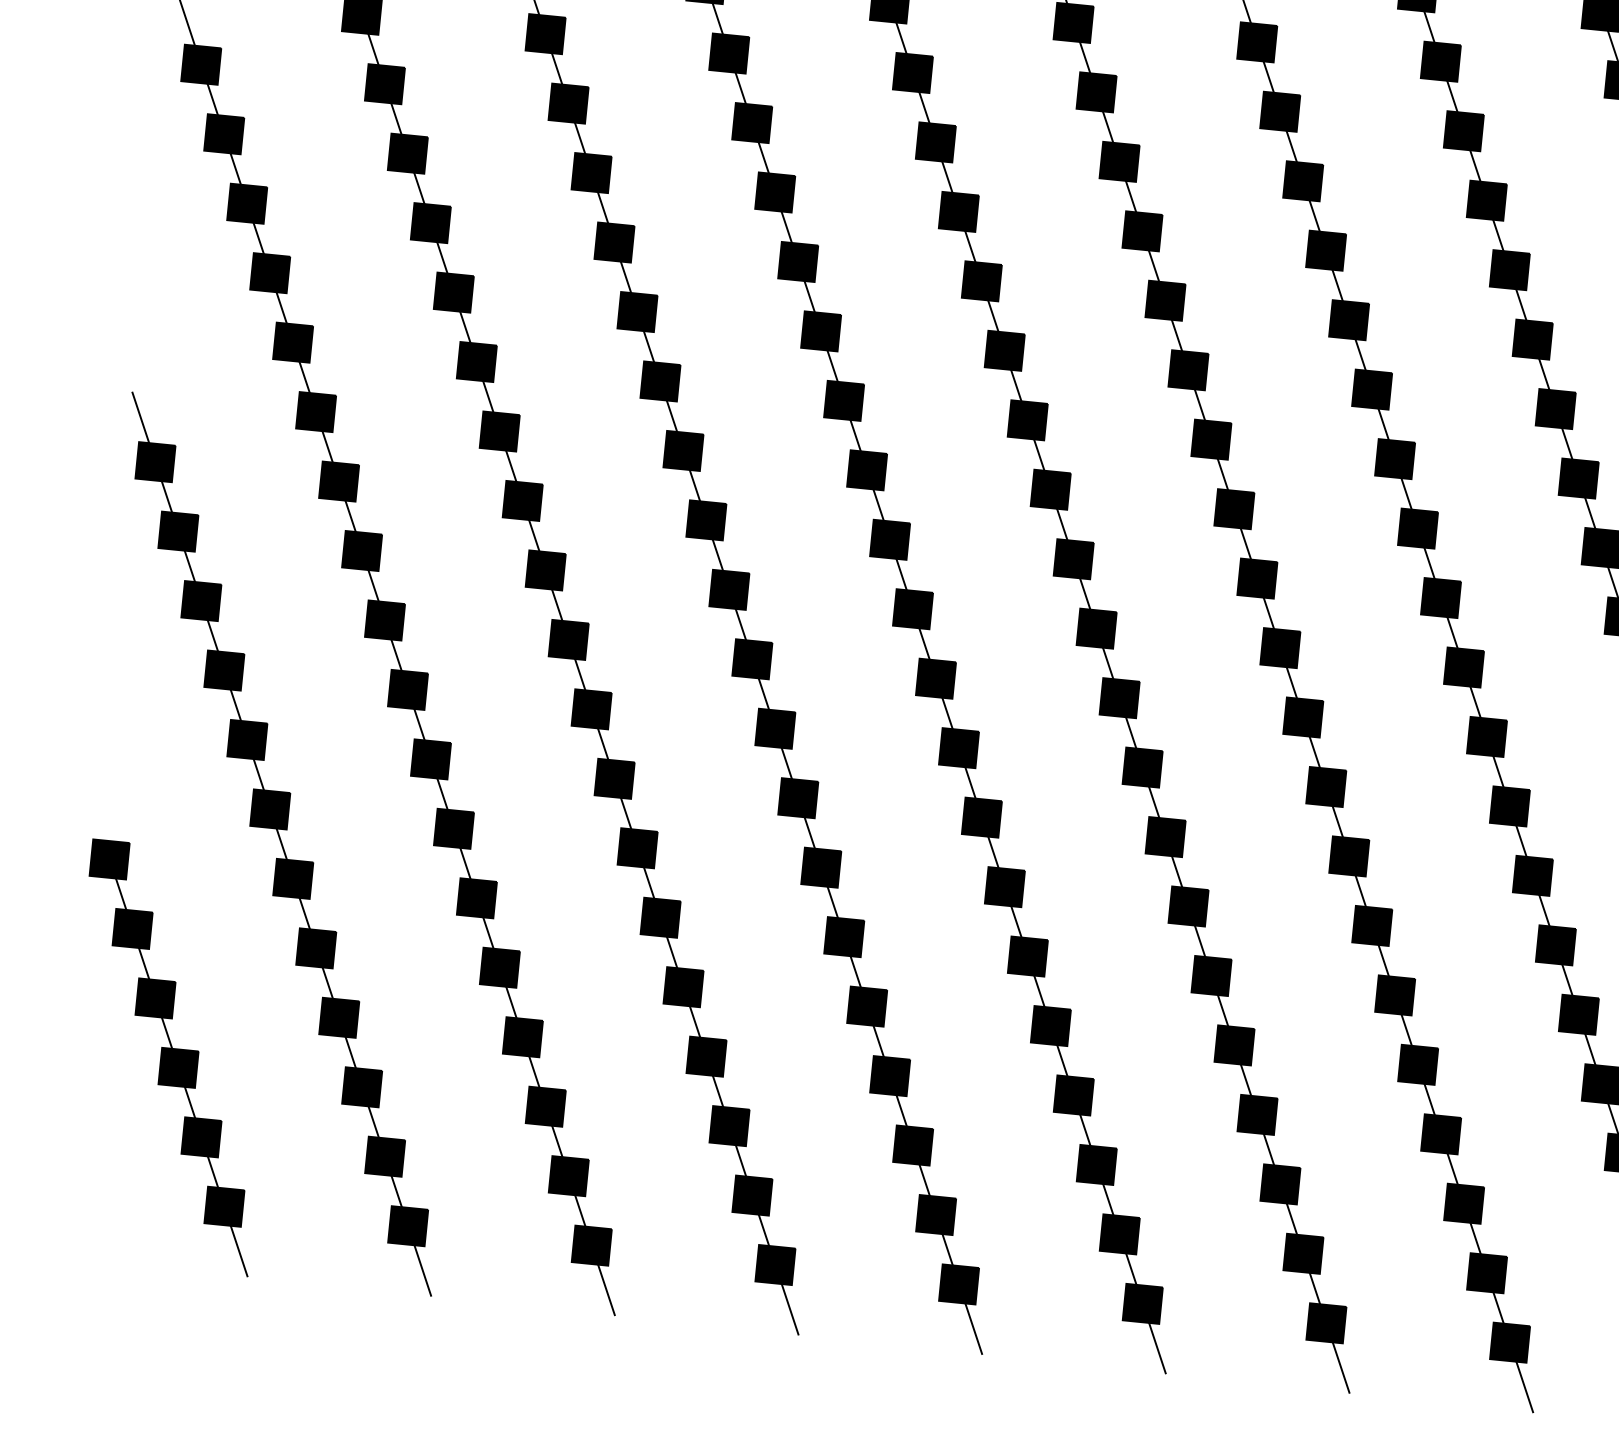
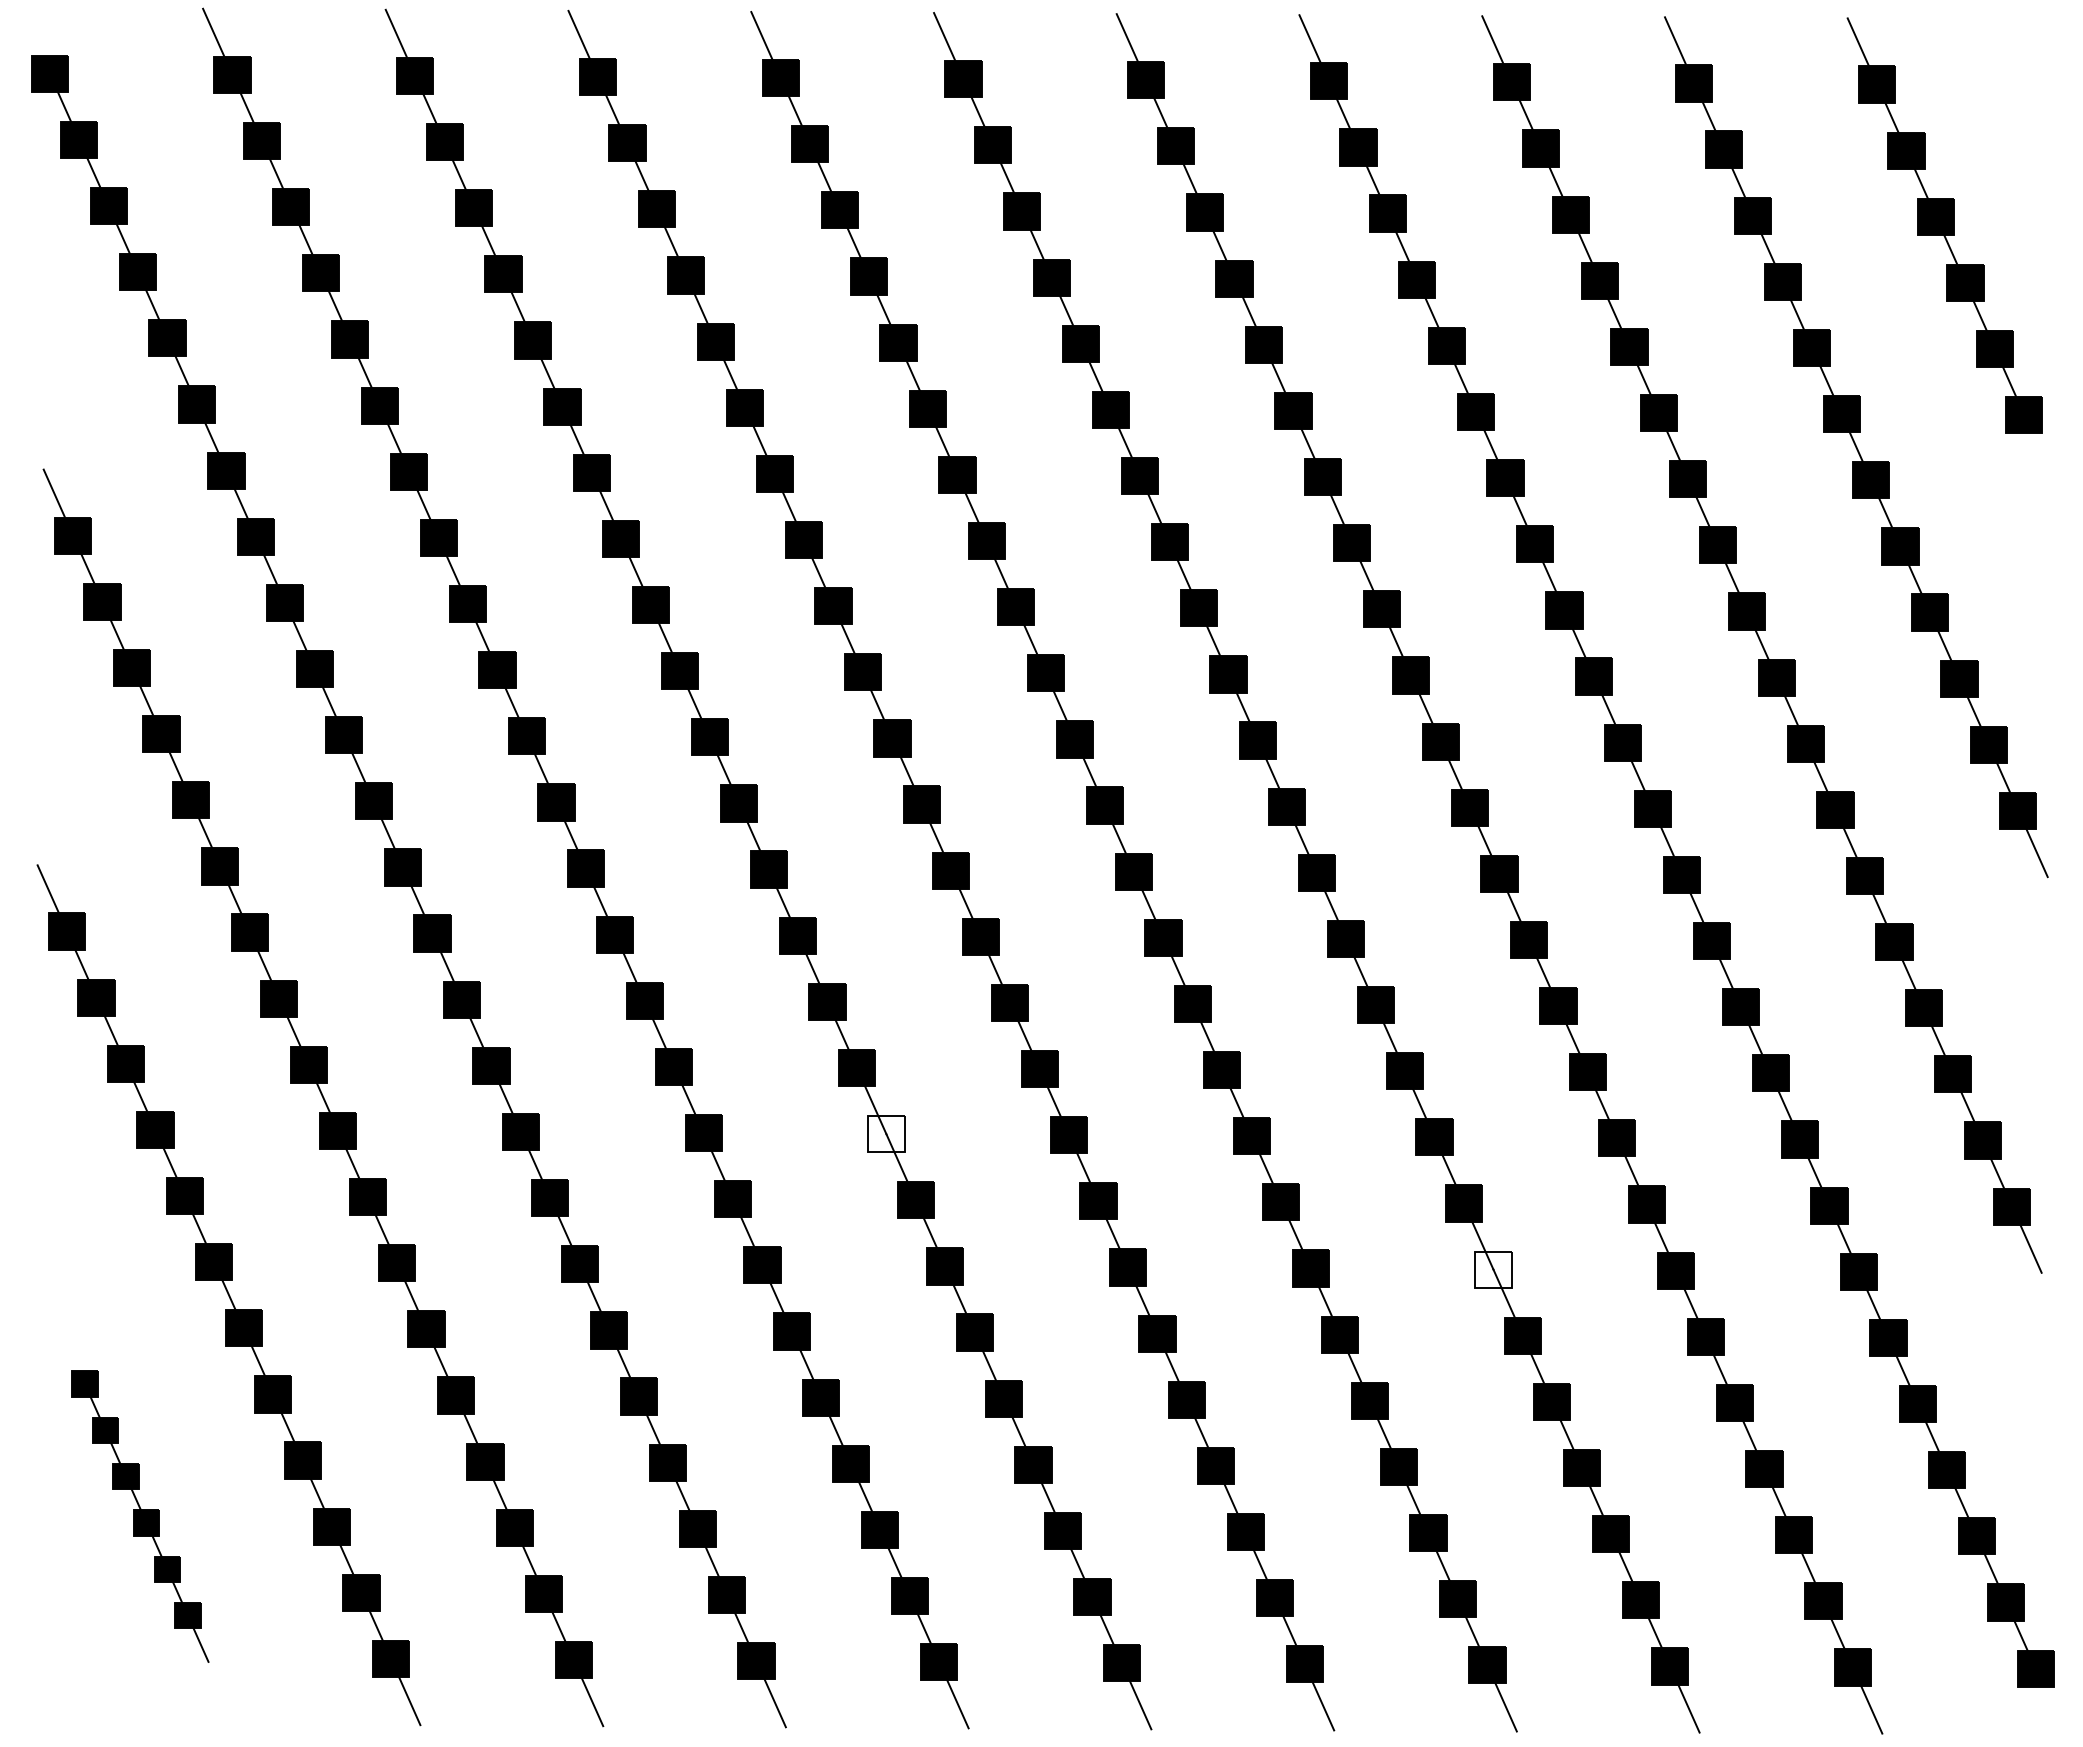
fill: (959, 748) -> (886, 1134), removed
fill: (1555, 945) -> (1493, 1269), removed
part: (170, 1057) -> (140, 1516), size x0.7

